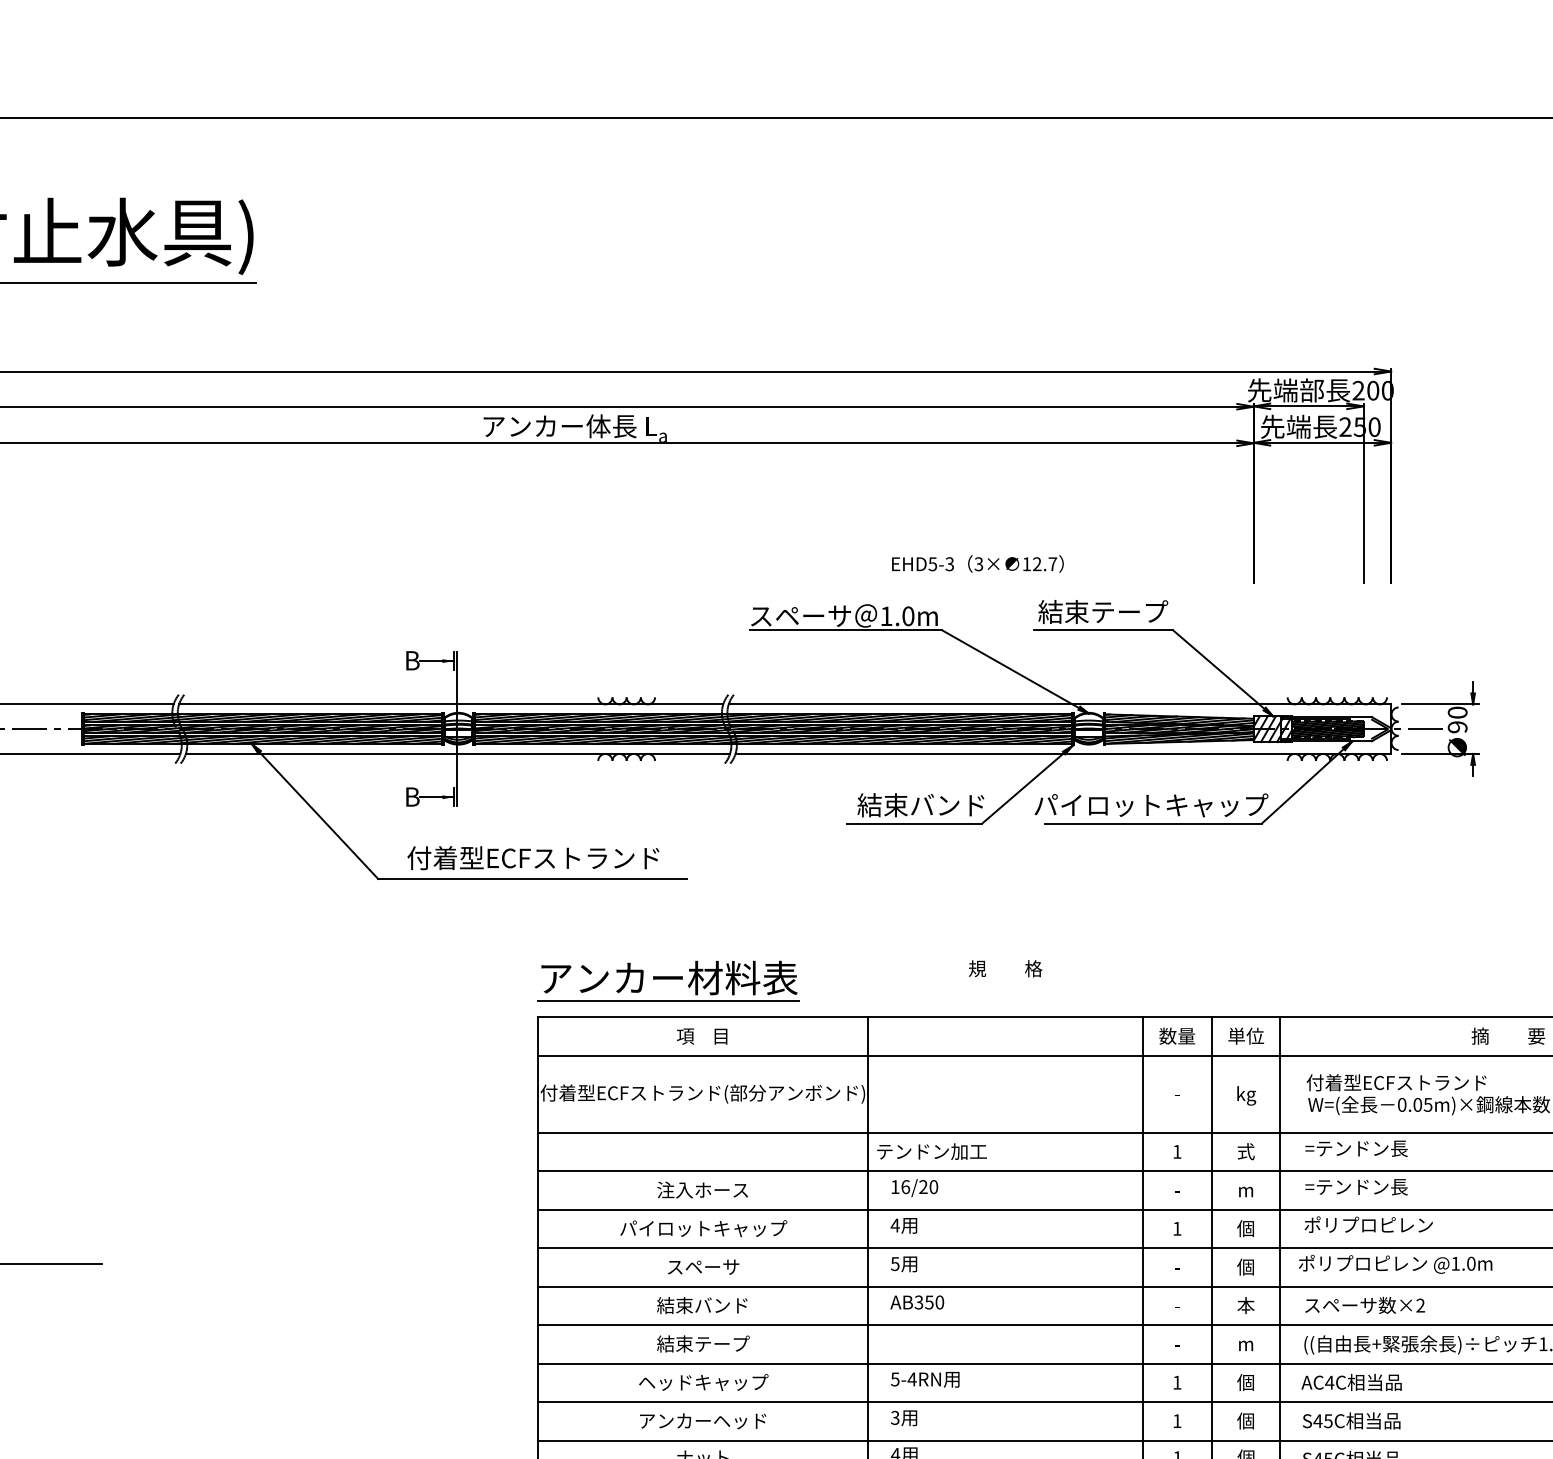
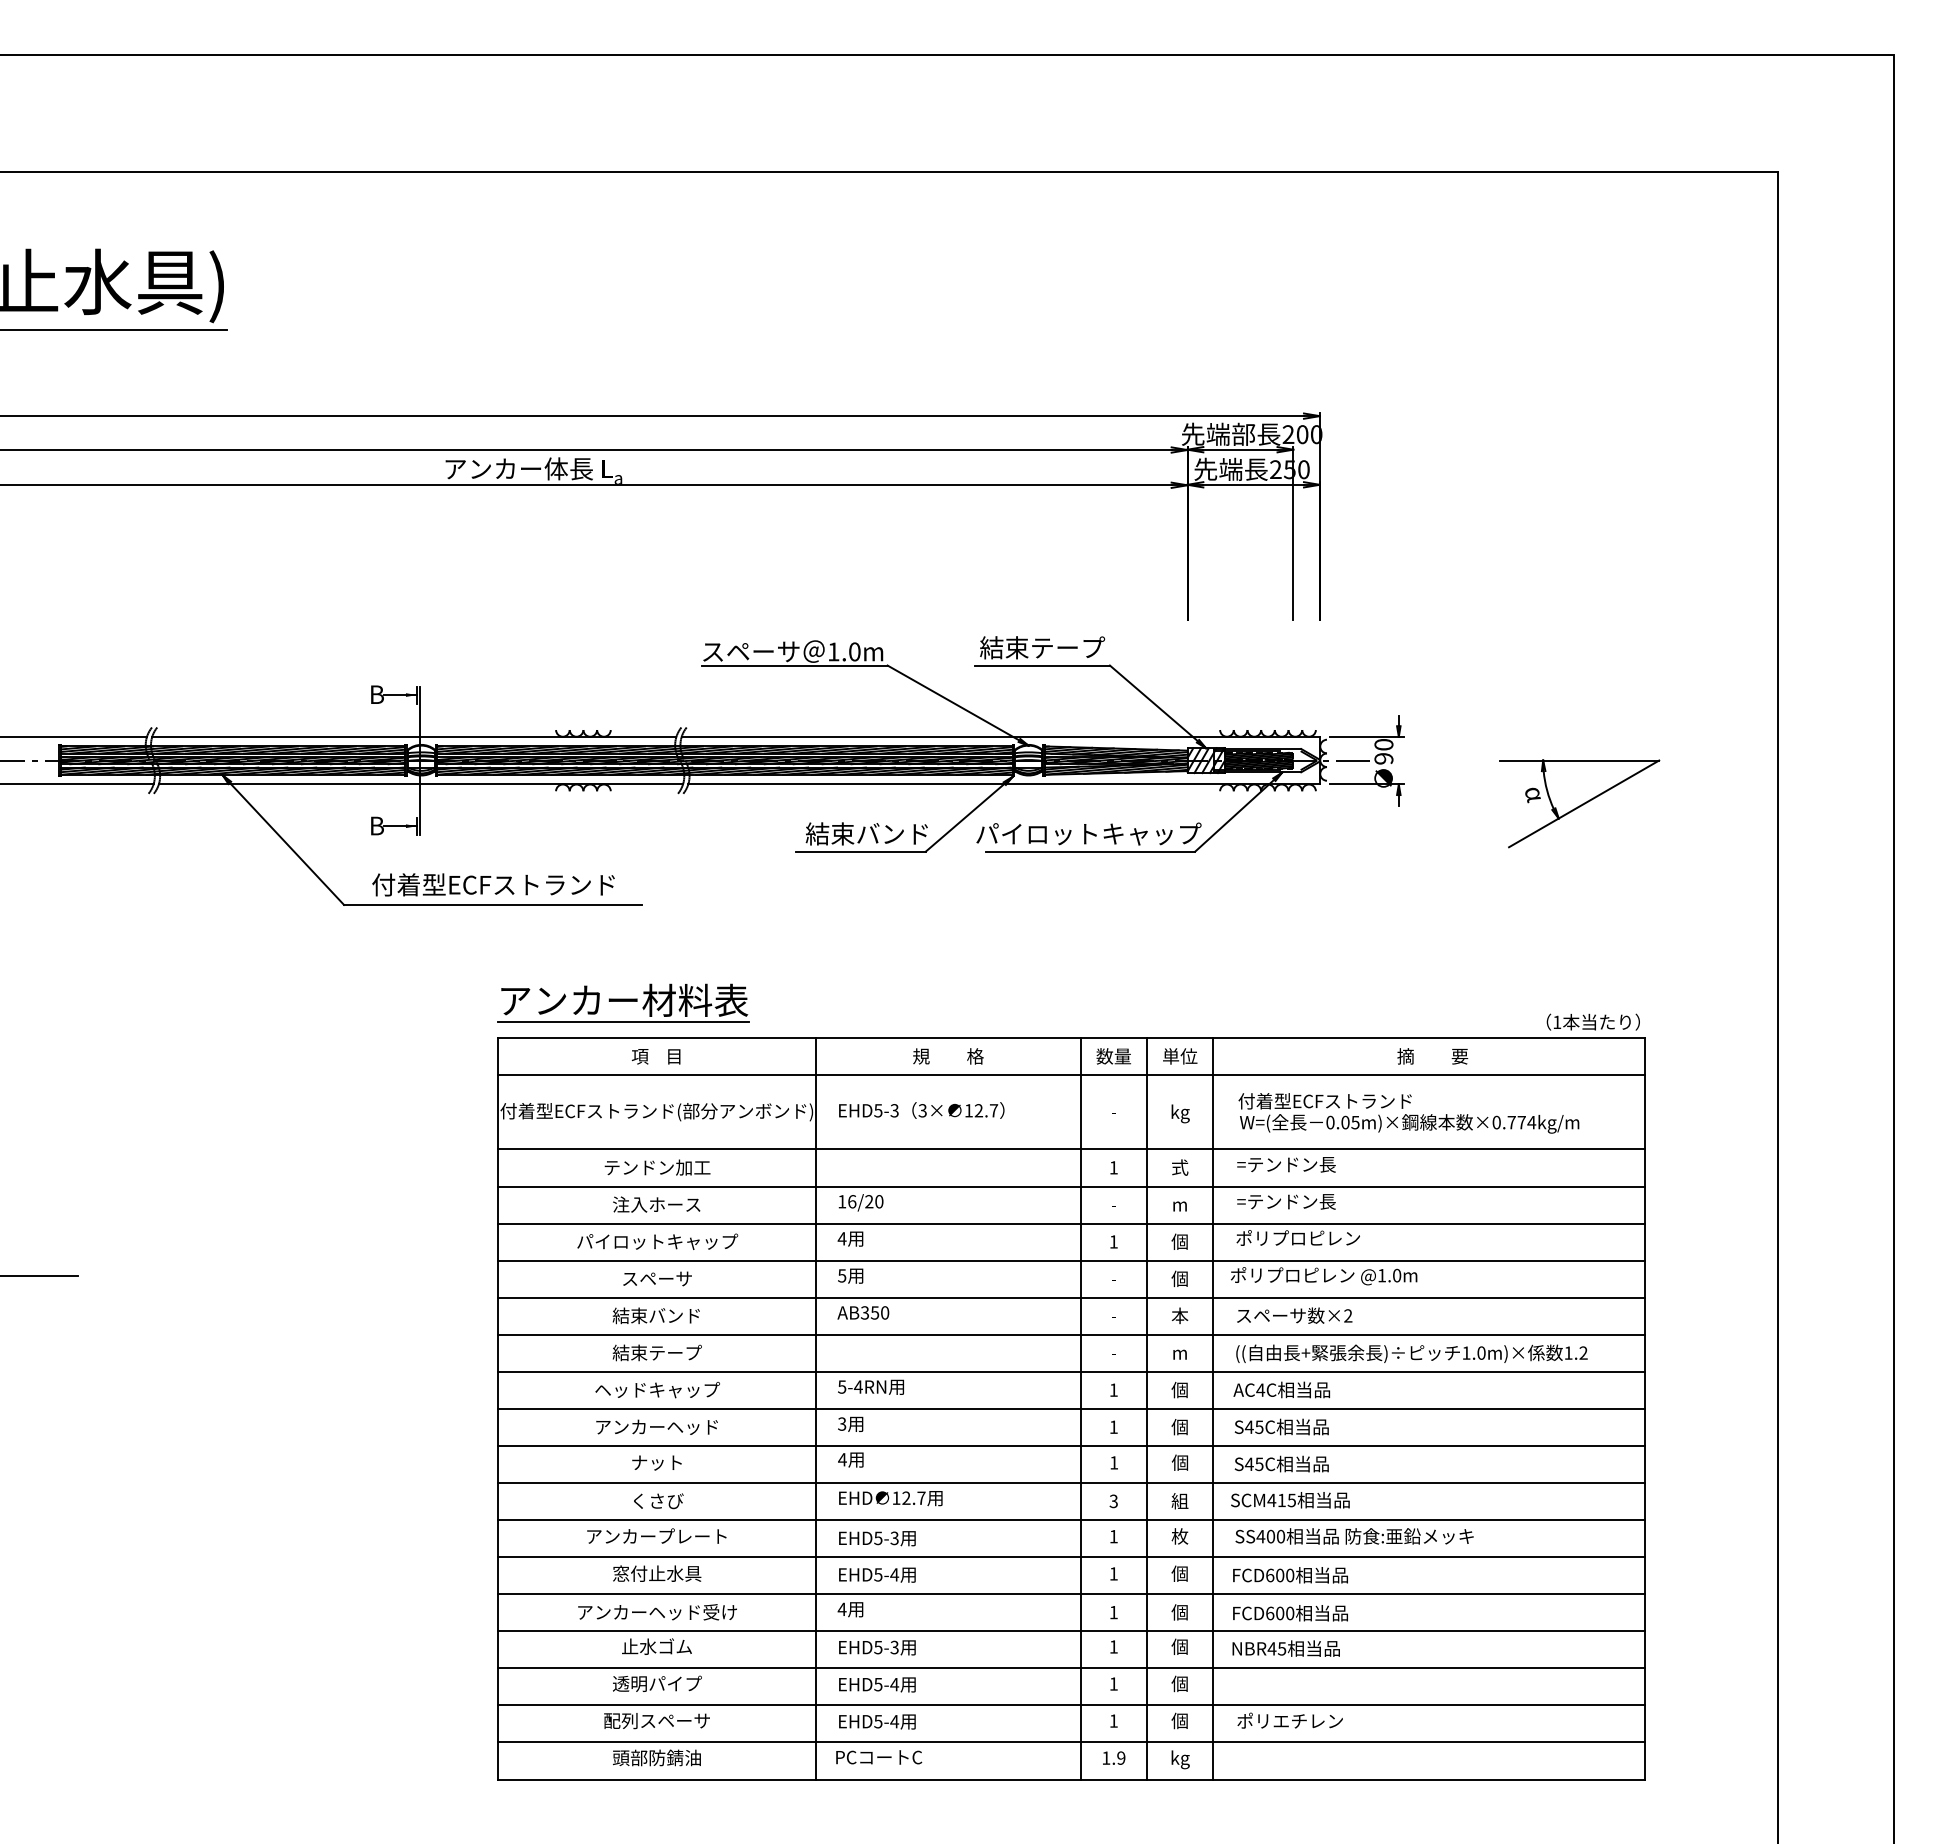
text: (977, 563) -> (921, 1110), moved
text: (1005, 968) -> (948, 1056), moved
text: (931, 1151) -> (657, 1167), moved

